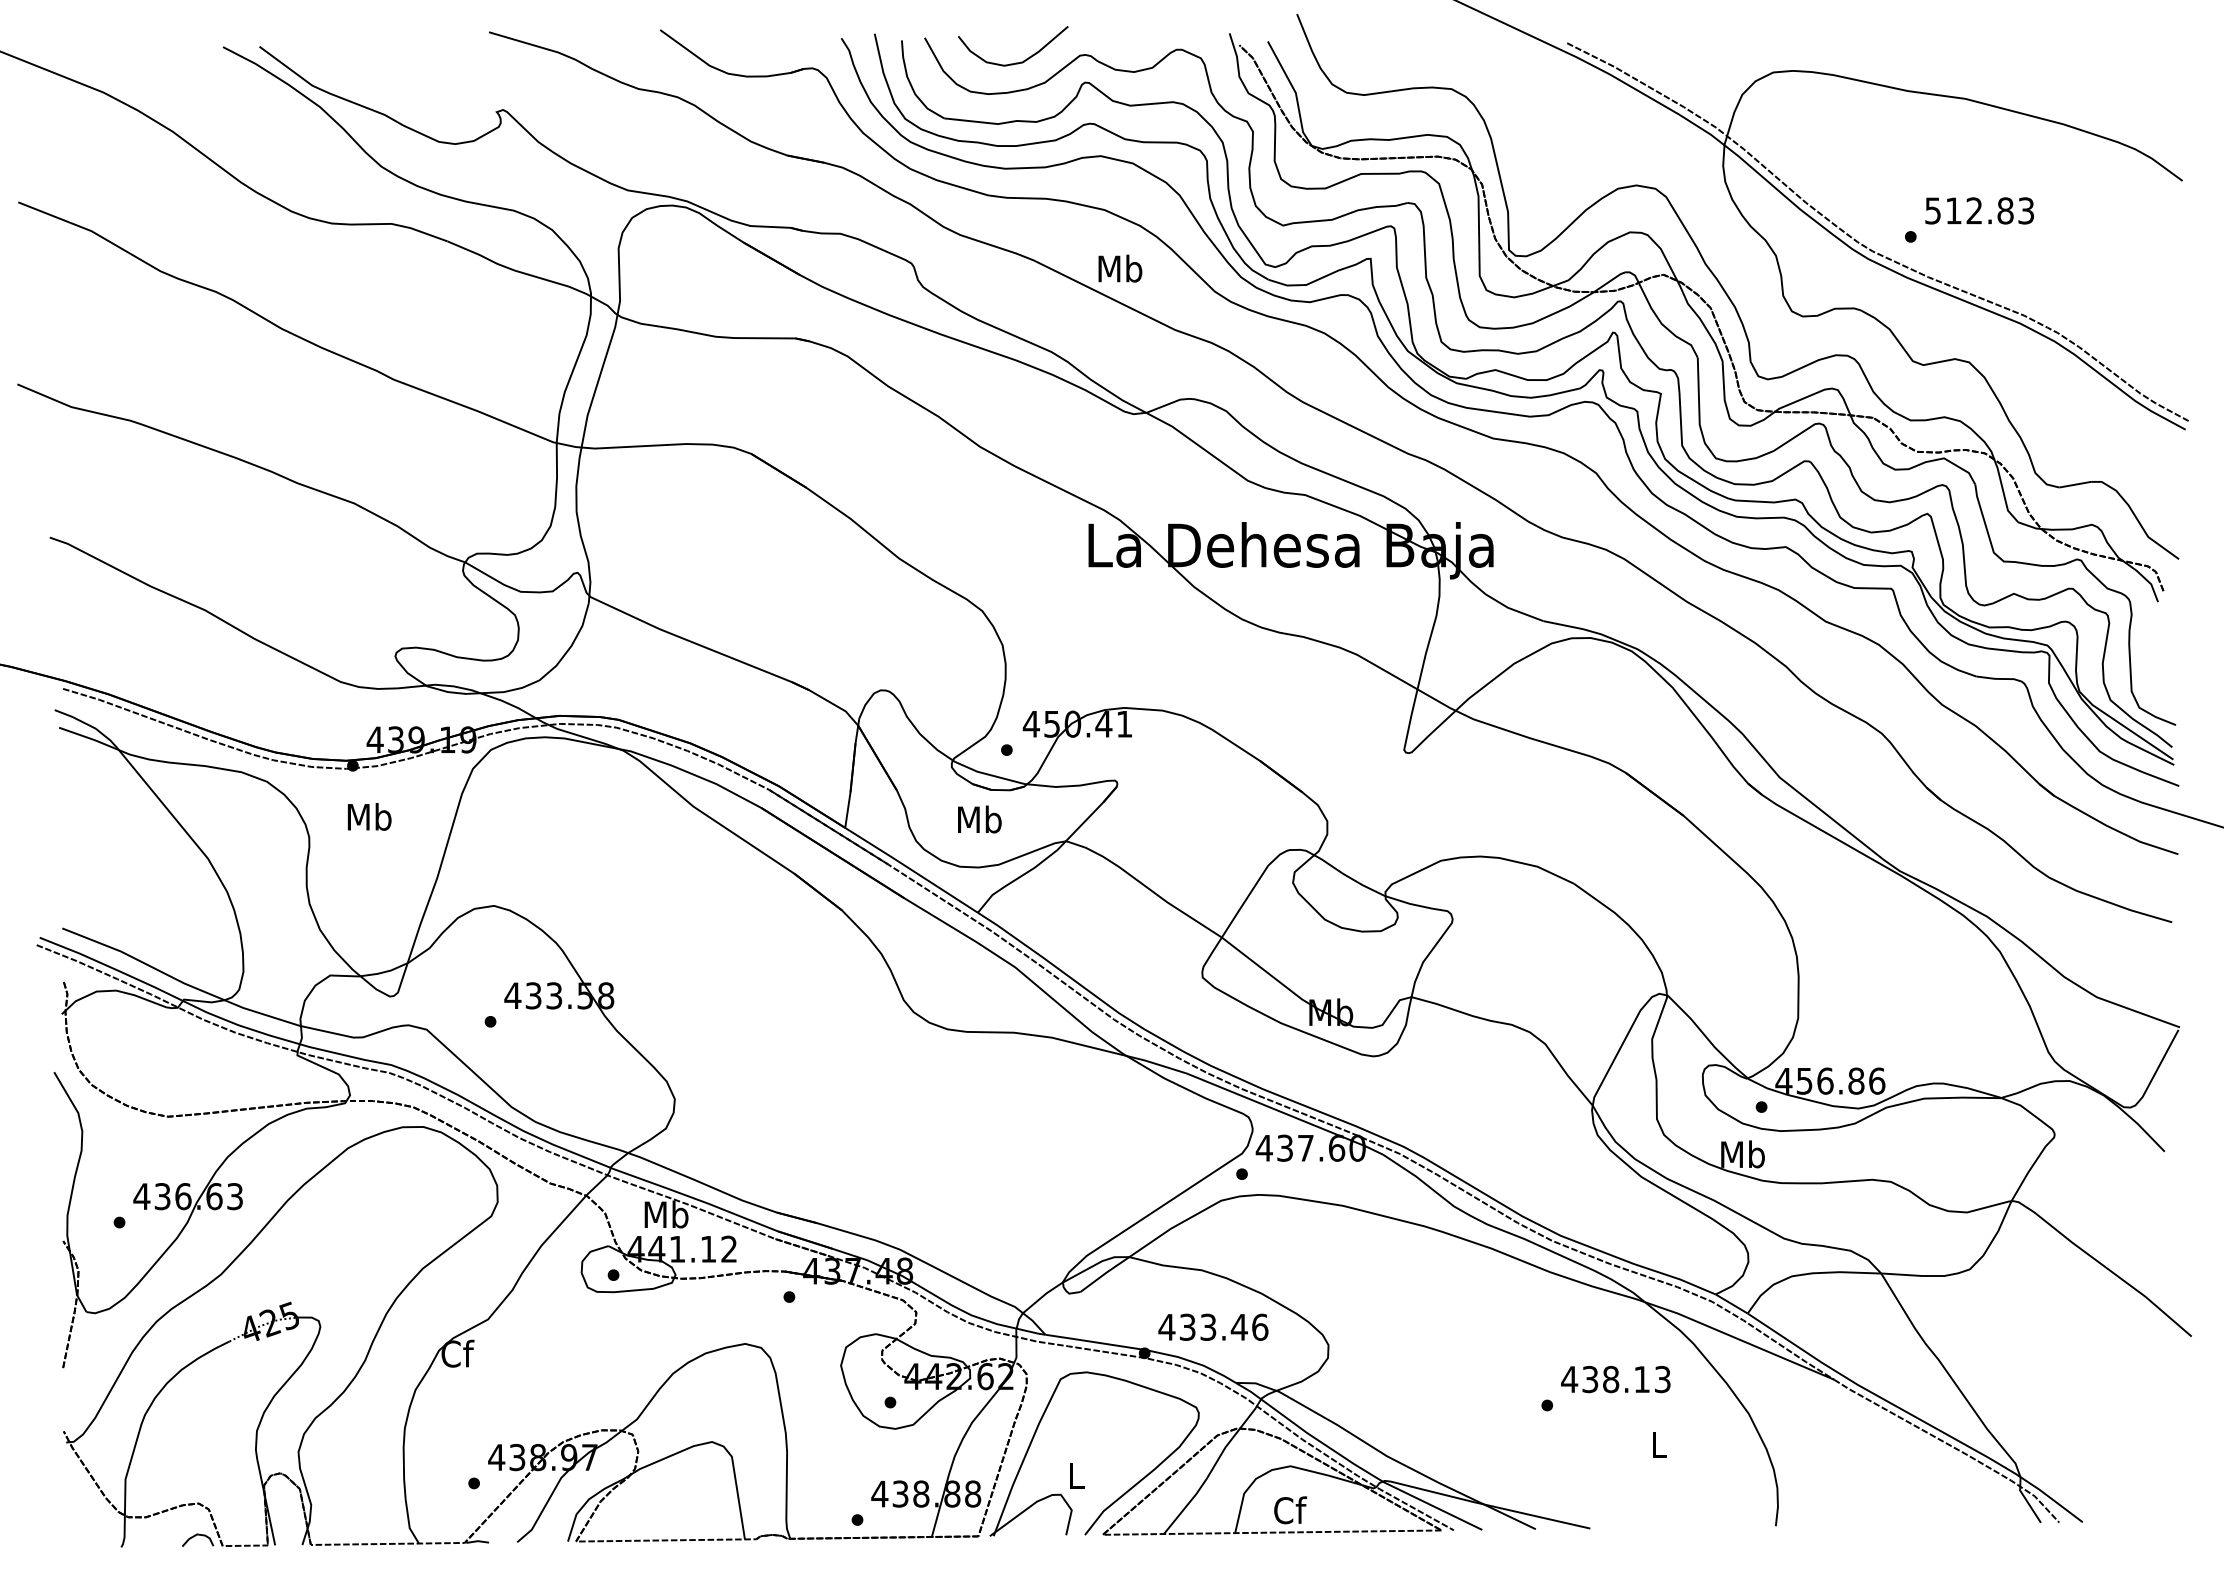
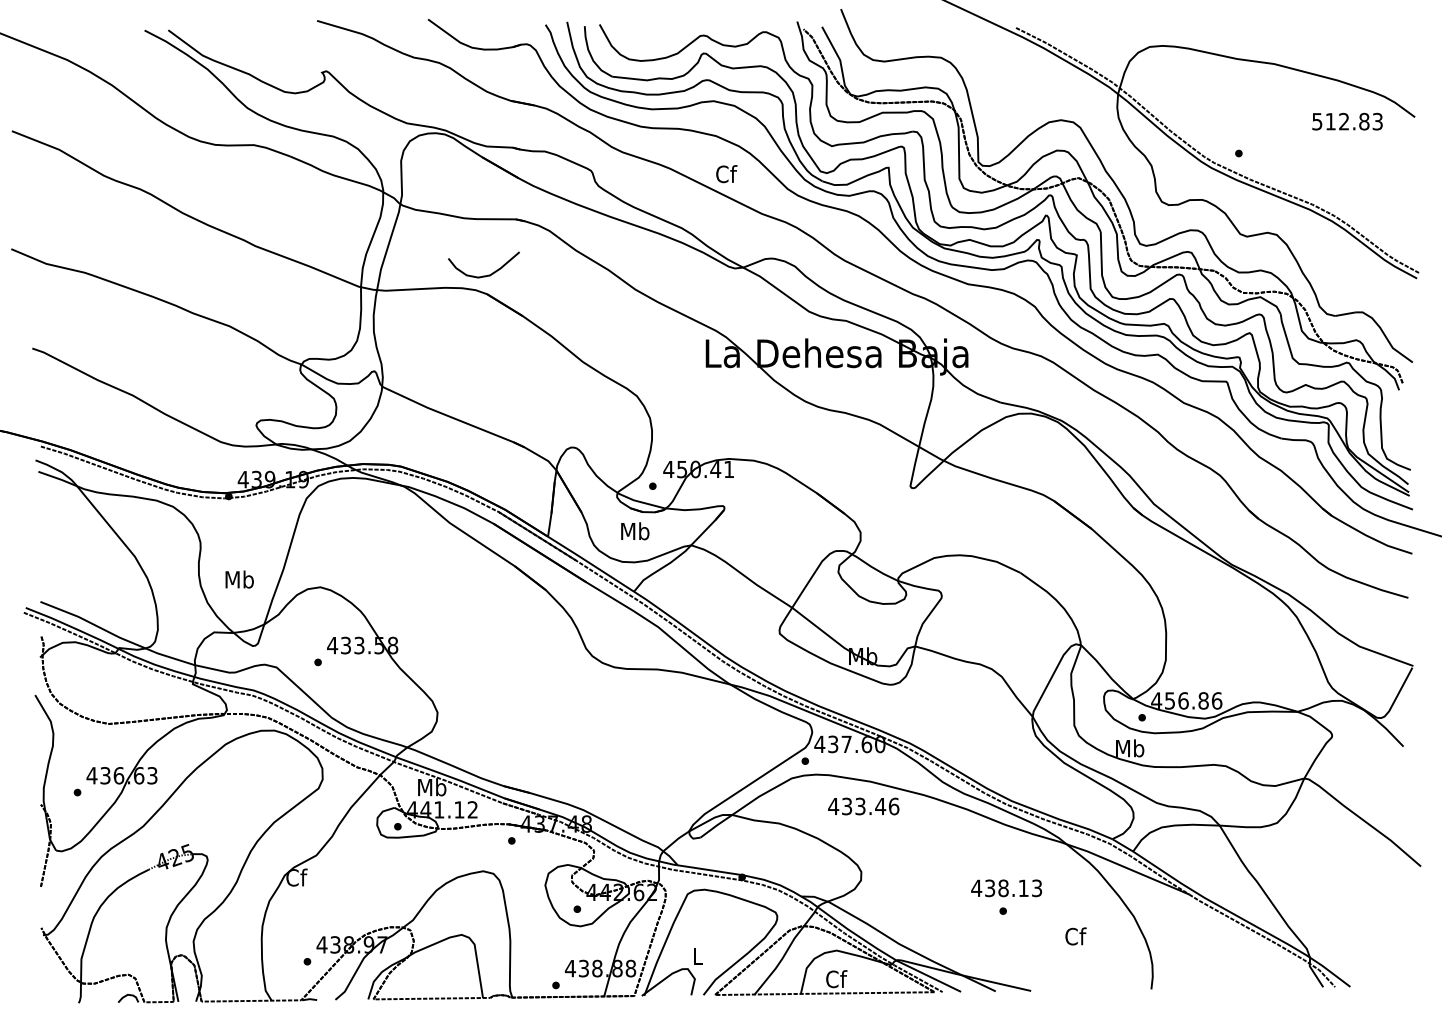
curve: (1012, 62) -> (483, 275), moved
text: (1979, 210) -> (1347, 121), moved
text: (1120, 269) -> (726, 174), Mb -> Cf
text: (369, 816) -> (239, 579), moved
text: (1213, 1327) -> (863, 806), moved
text: (1615, 1379) -> (1006, 888), moved
text: (1658, 1444) -> (1075, 936), L -> Cf

